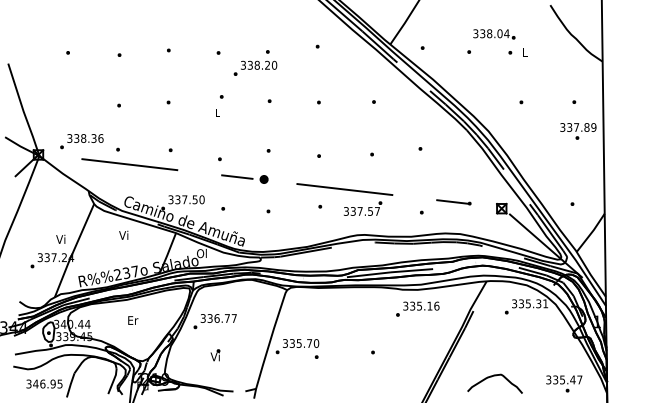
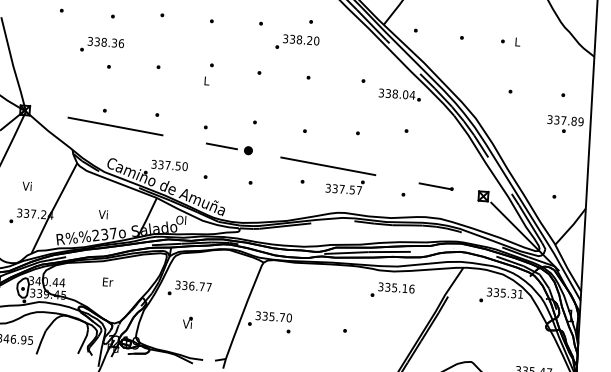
text: (494, 34) -> (400, 95), moved
text: (255, 67) -> (297, 41), moved
text: (81, 141) -> (101, 45), moved
text: (123, 234) -> (103, 213), moved
text: (60, 238) -> (26, 185), moved

